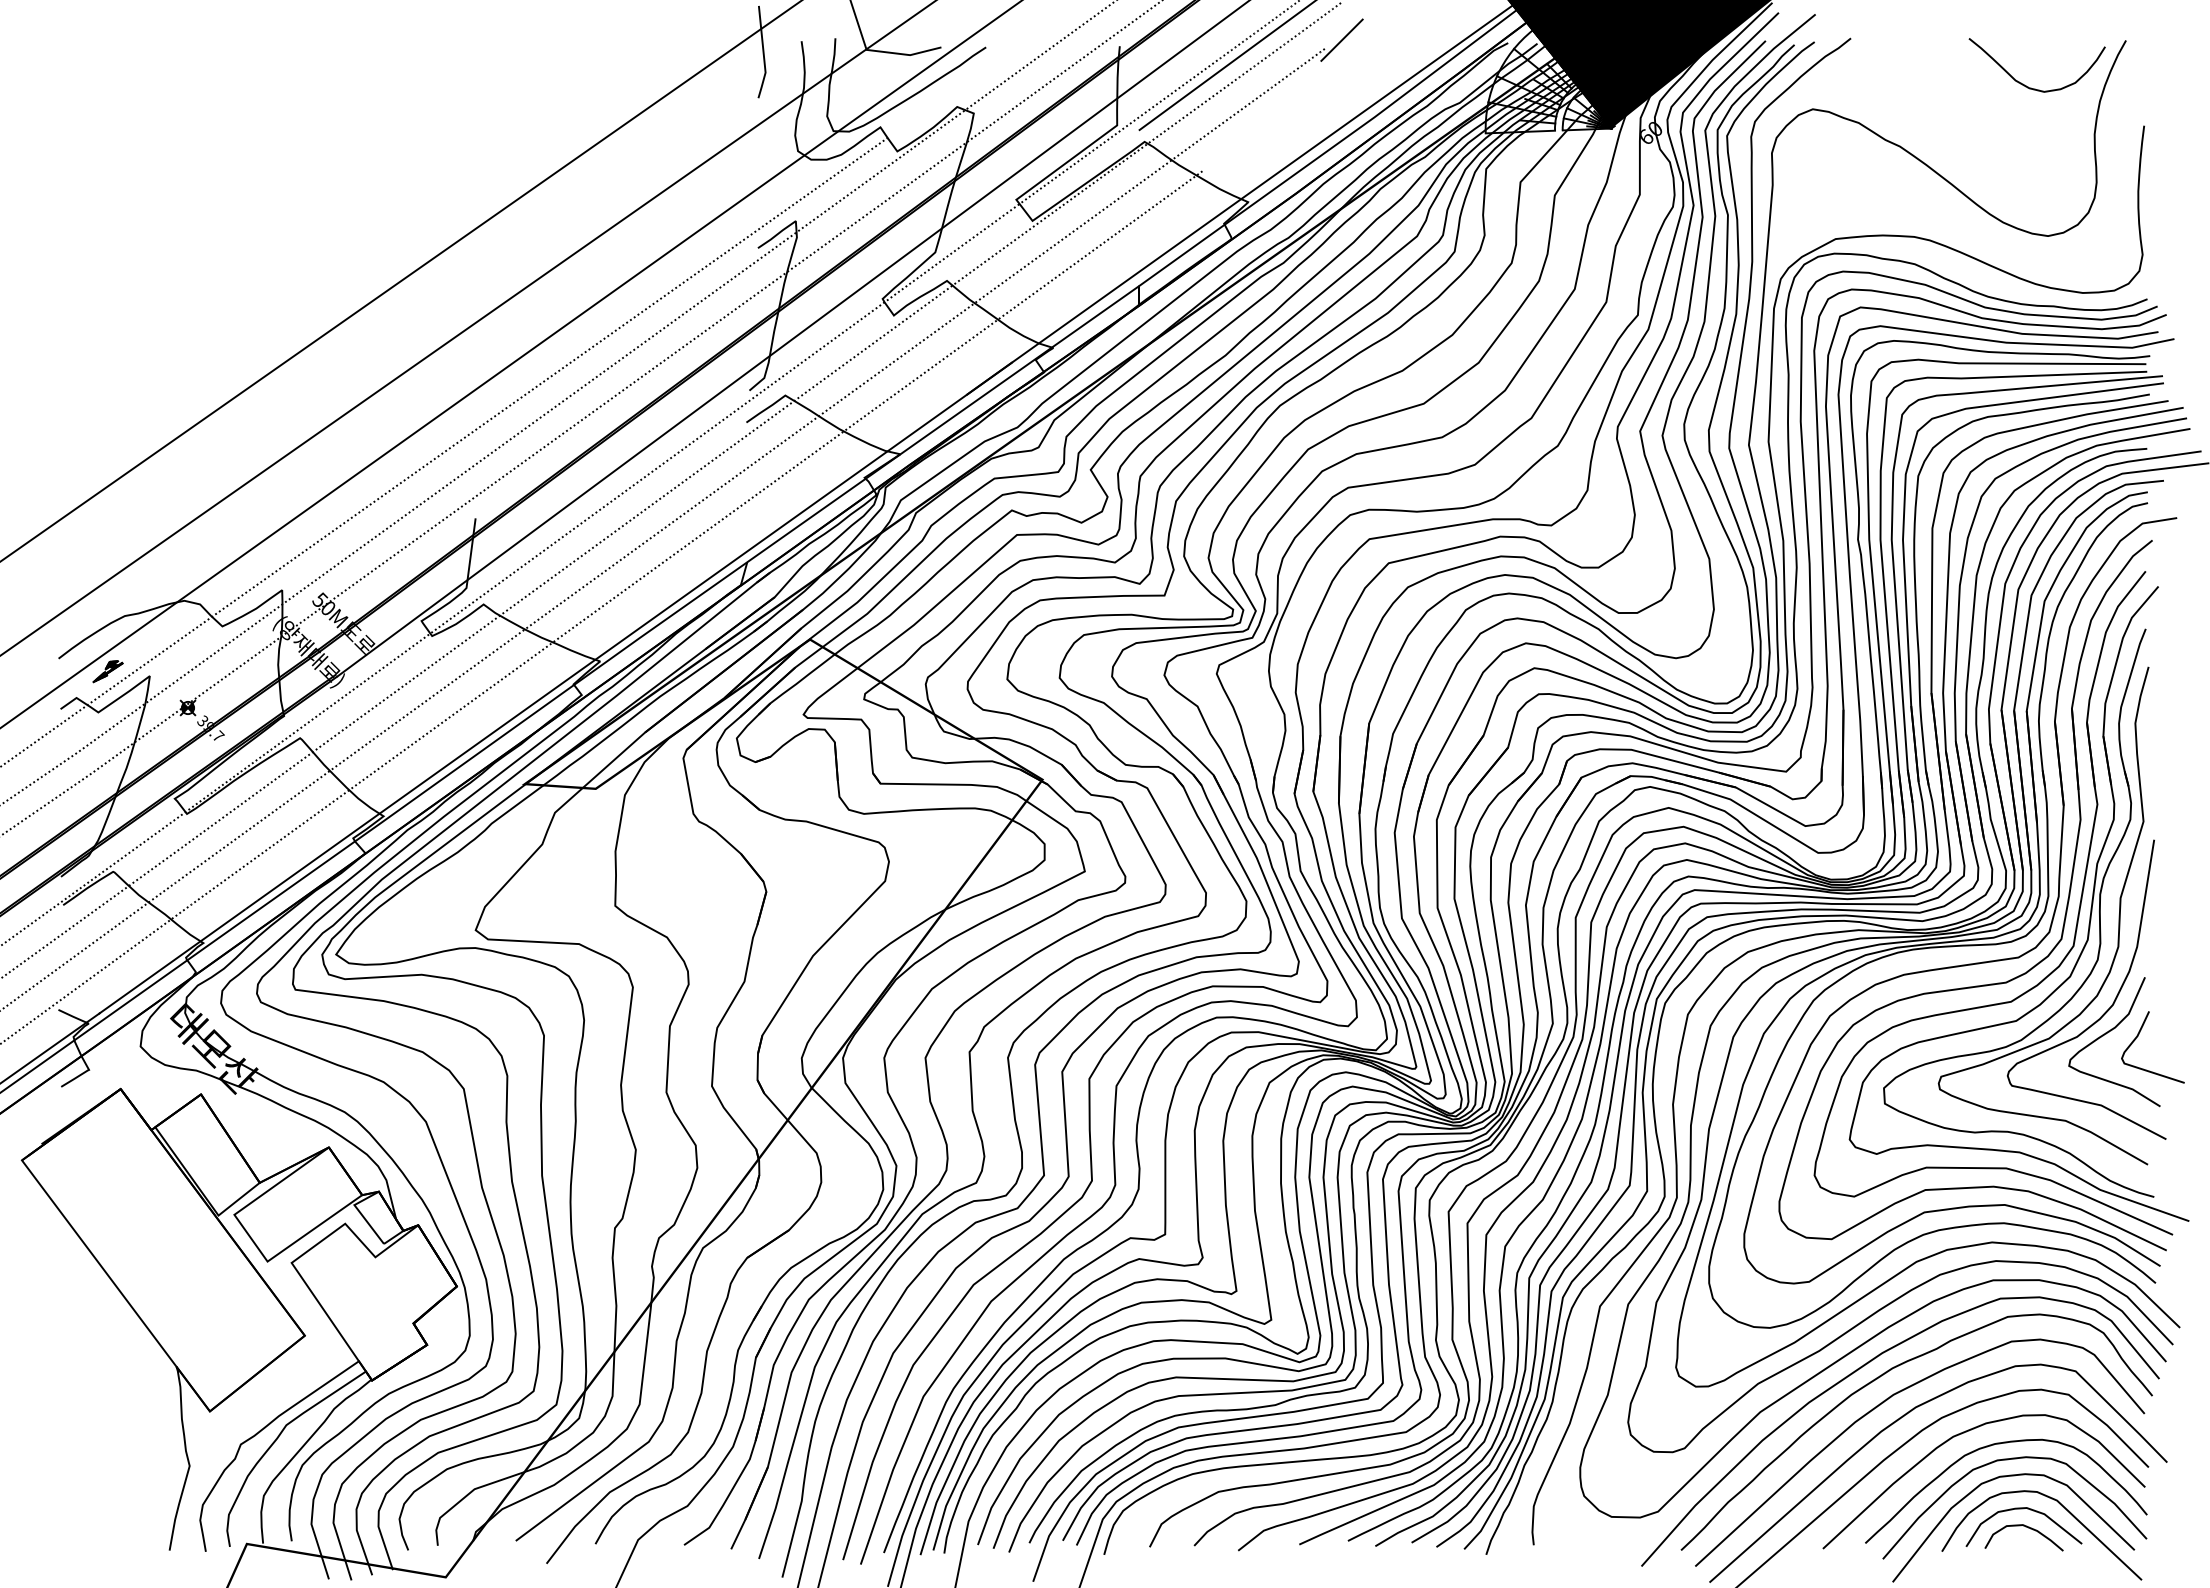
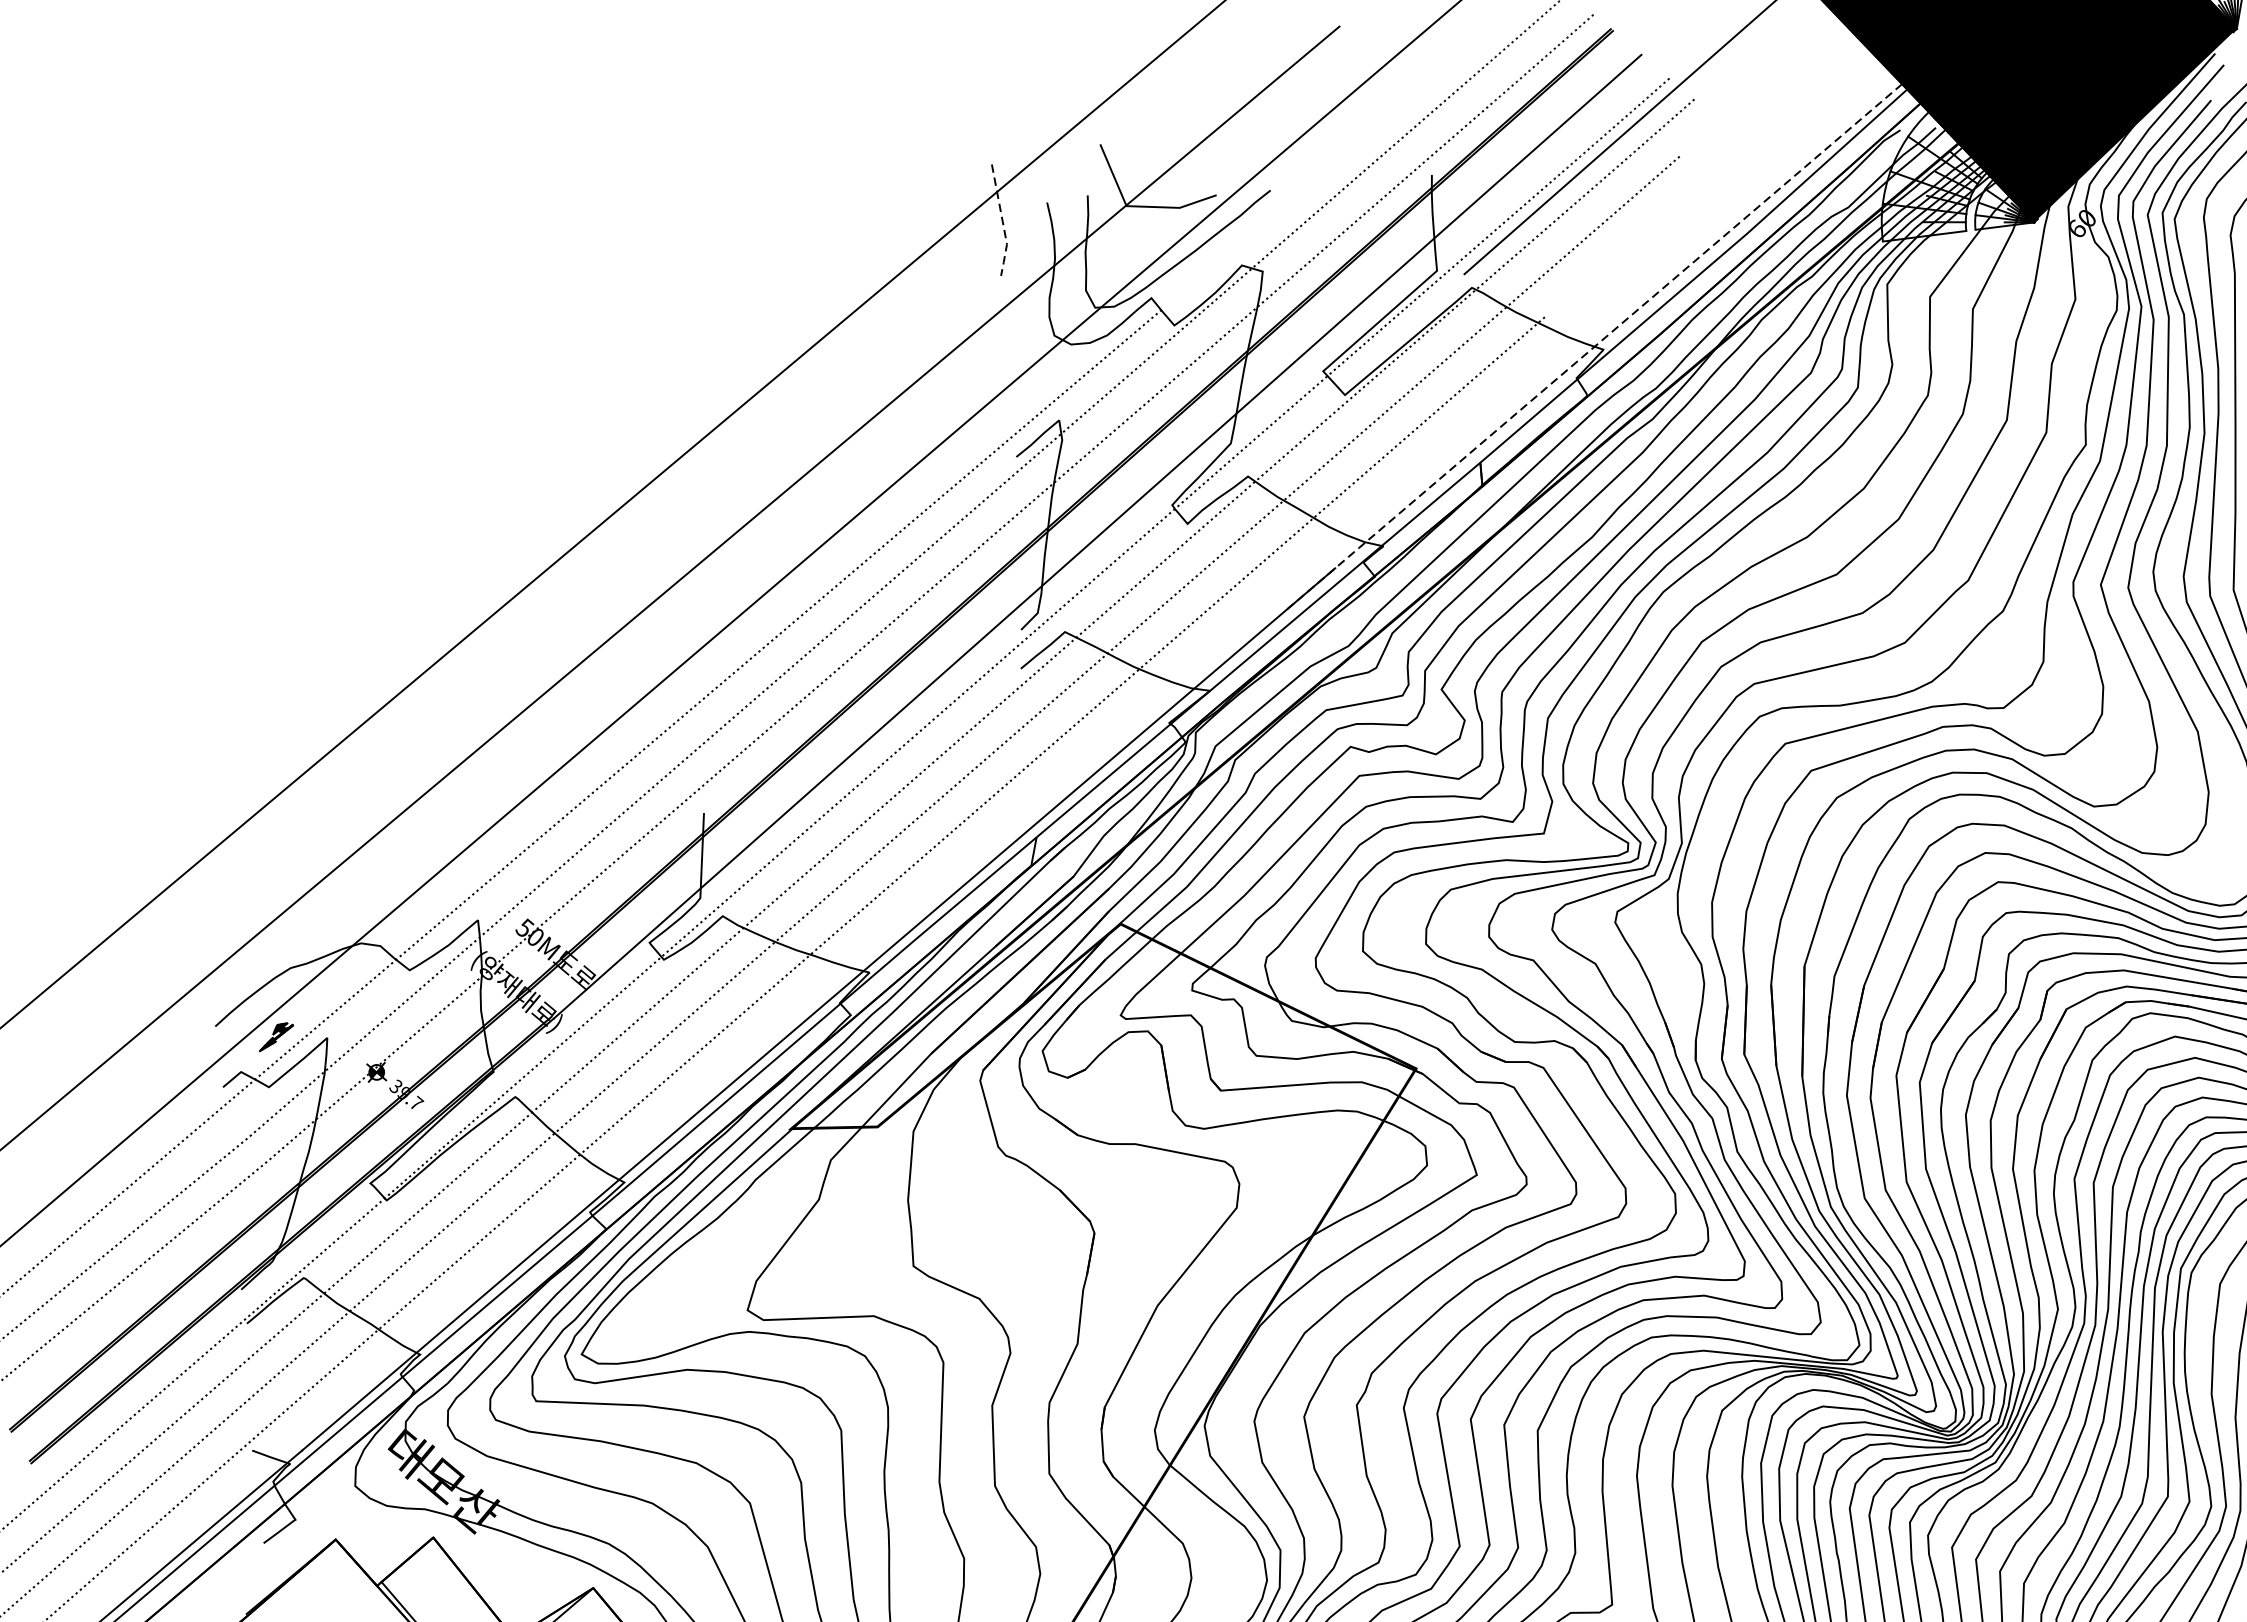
line: (1341, 39) -> (1698, 143), removed
line: (763, 54) -> (1002, 222), solid -> dashed
line: (1239, 200) -> (1592, 348), solid -> dashed

